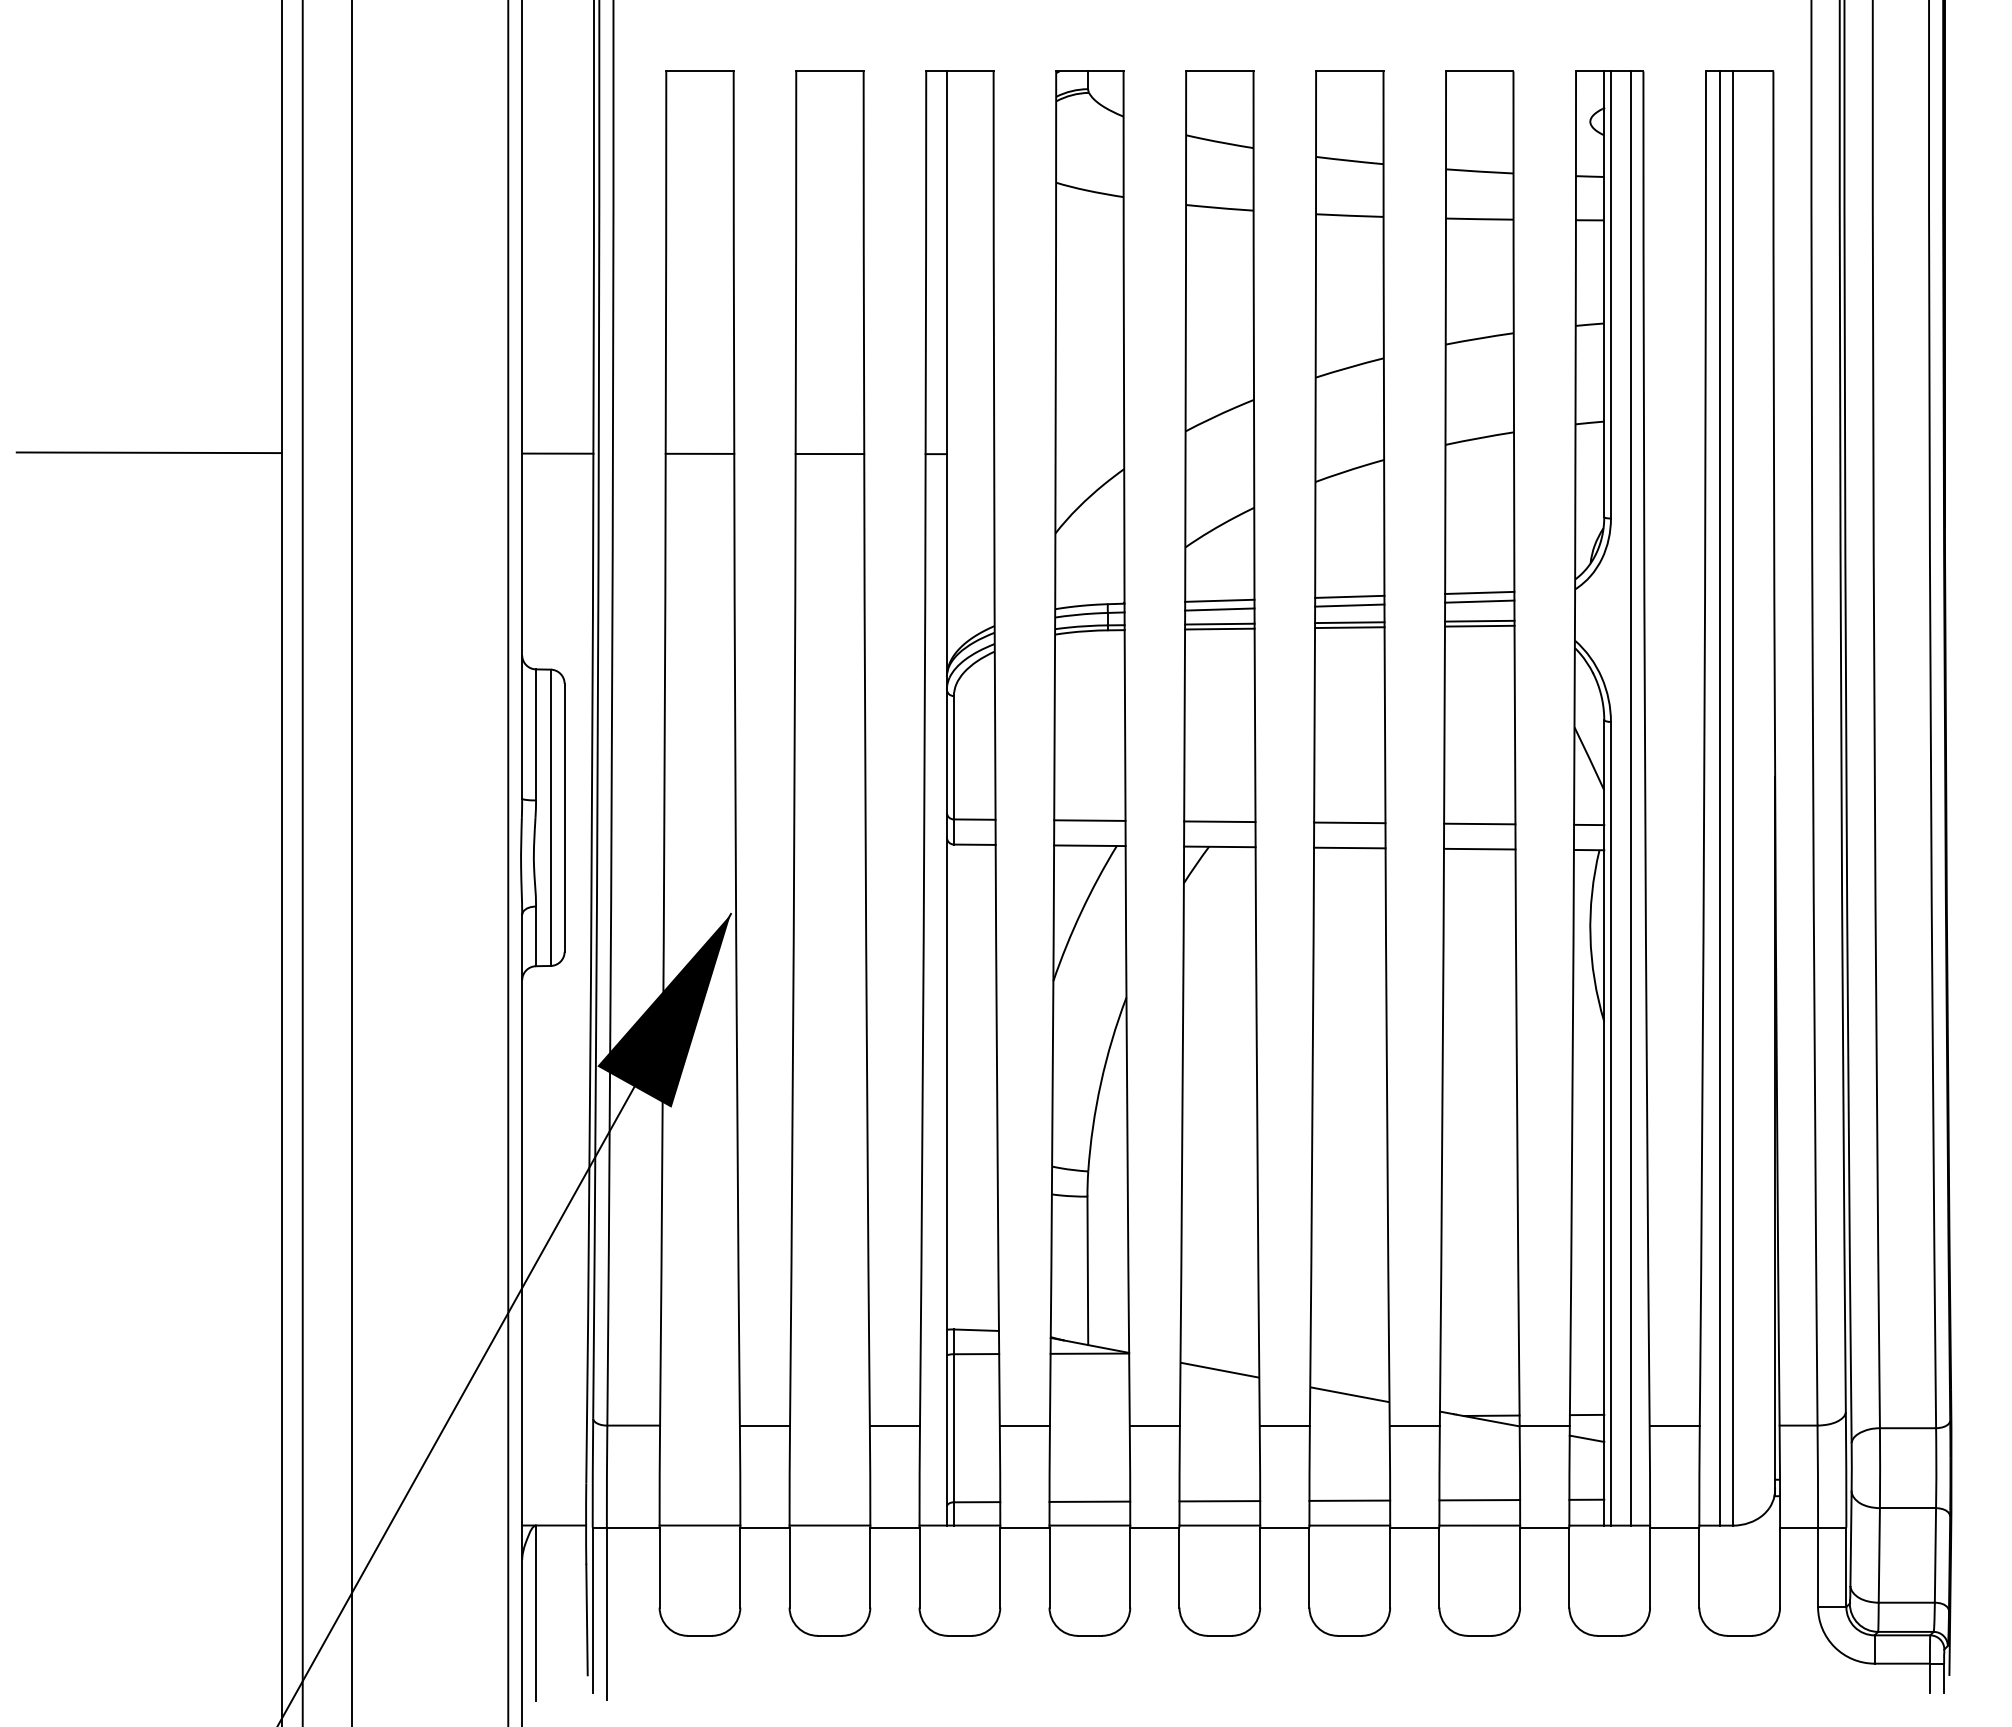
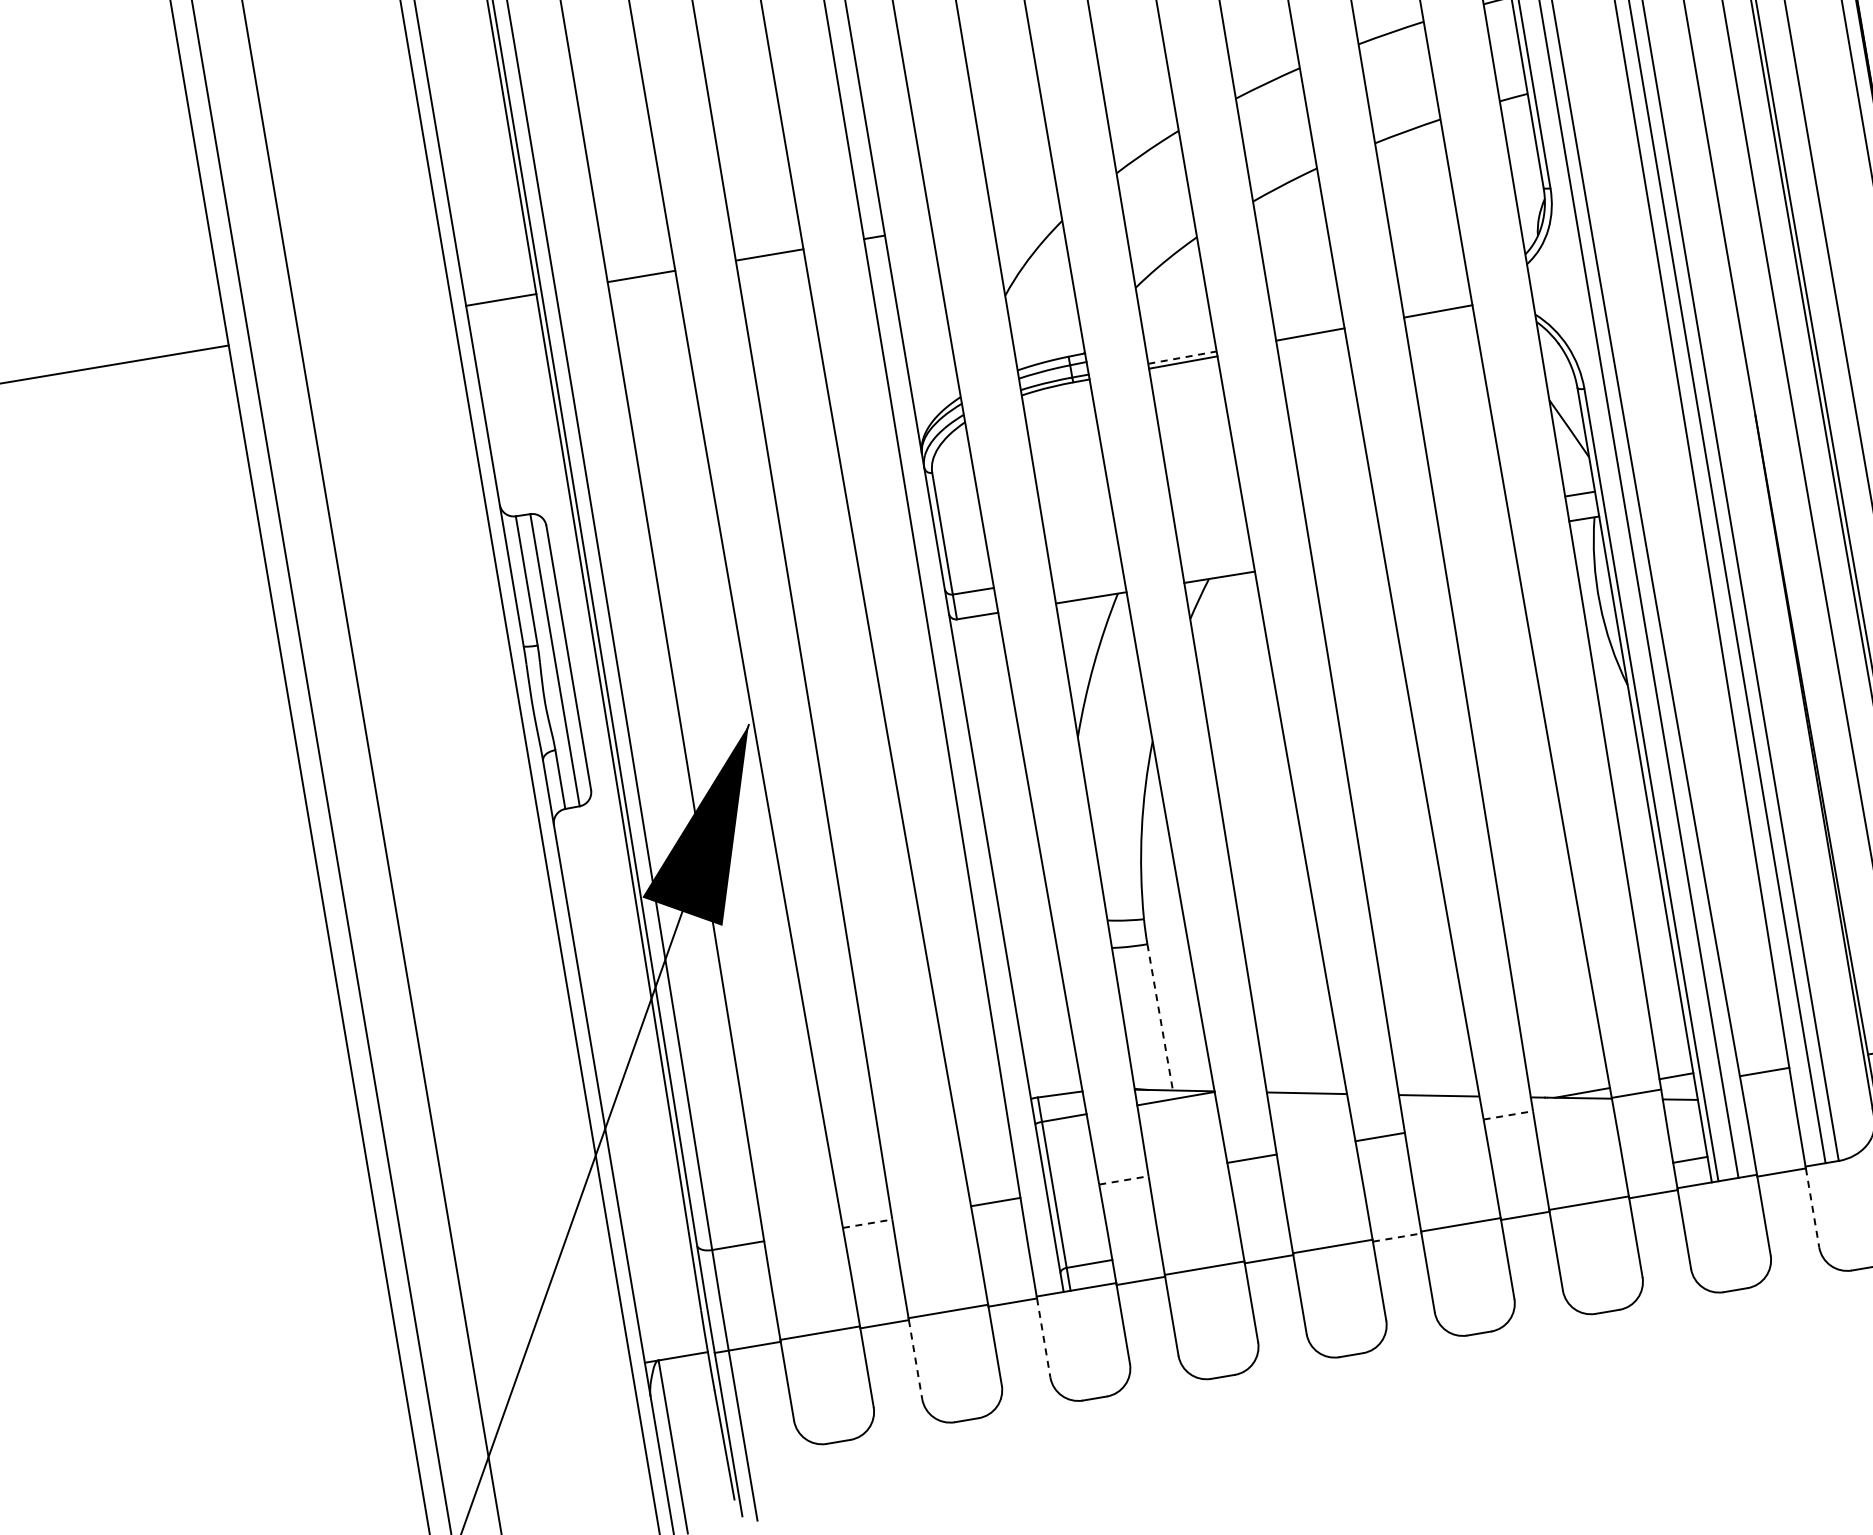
line: (1479, 592) -> (1433, 283), removed
line: (1349, 596) -> (1305, 308), removed
line: (1219, 600) -> (1178, 334), removed
line: (1479, 601) -> (1434, 292), removed
line: (1349, 605) -> (1307, 317), removed
line: (1219, 609) -> (1179, 343), removed
line: (1219, 624) -> (1182, 358), solid -> dashed
line: (1479, 625) -> (1438, 315), removed
line: (1349, 627) -> (1310, 339), removed
line: (1089, 820) -> (1086, 573), removed
line: (1219, 821) -> (1215, 552), removed
line: (1349, 822) -> (1343, 531), removed
line: (1479, 823) -> (1471, 510), removed
line: (1349, 847) -> (1347, 556), removed
line: (1479, 848) -> (1475, 535), removed
line: (1087, 1271) -> (1159, 1018), solid -> dashed
line: (765, 1425) -> (868, 1223), solid -> dashed
line: (1025, 1425) -> (1124, 1180), solid -> dashed
line: (1415, 1425) -> (1509, 1115), solid -> dashed
line: (1349, 1500) -> (1456, 1200), removed
line: (1479, 1500) -> (1584, 1178), removed
line: (1089, 1501) -> (1200, 1244), removed
line: (1219, 1501) -> (1328, 1222), removed
line: (1284, 1527) -> (1396, 1237), solid -> dashed
line: (789, 1568) -> (915, 1360), solid -> dashed
line: (919, 1568) -> (1043, 1338), solid -> dashed
line: (1699, 1568) -> (1812, 1208), solid -> dashed

